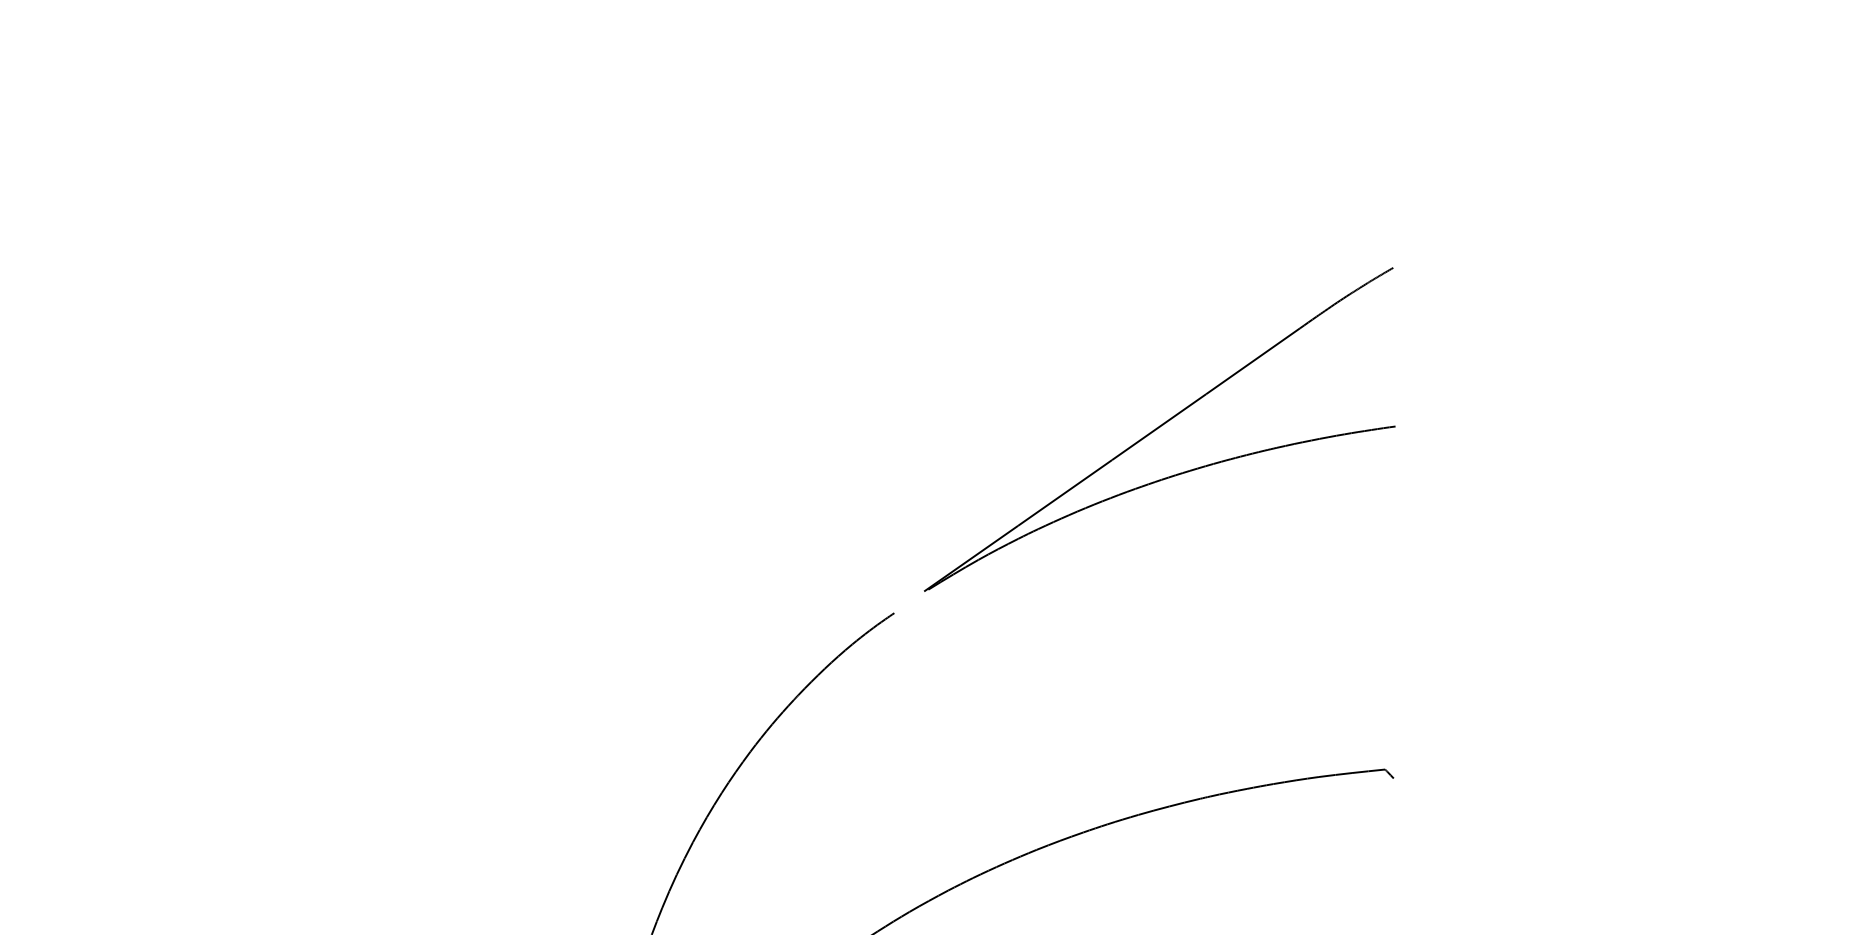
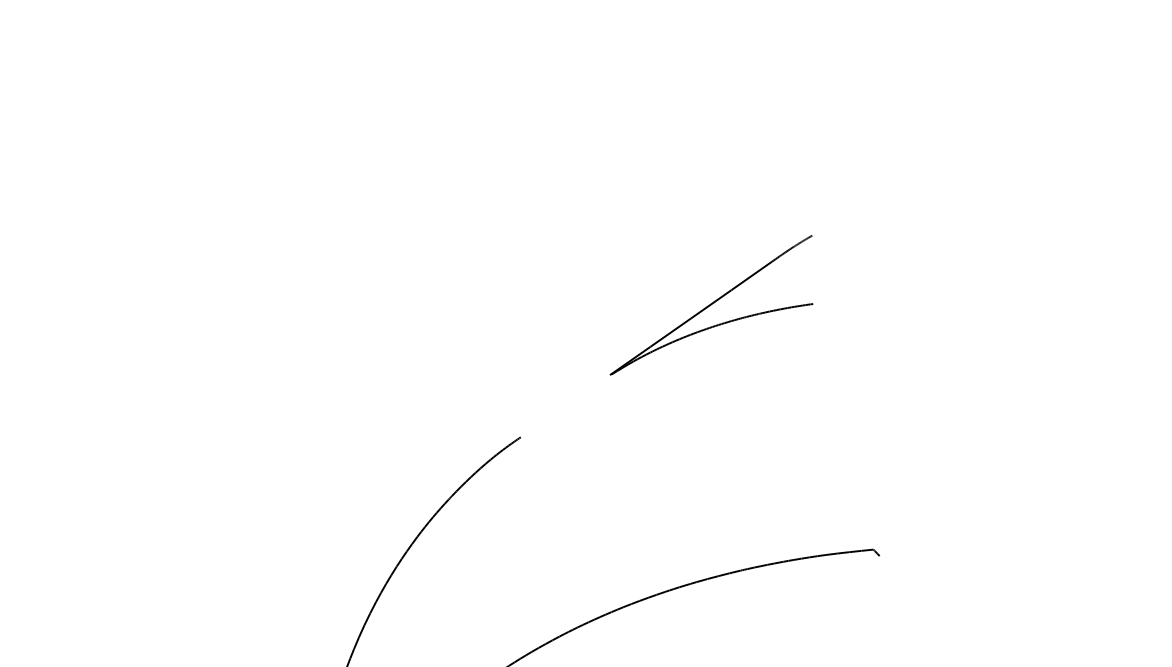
part: (1159, 429) -> (711, 305), size x0.6

